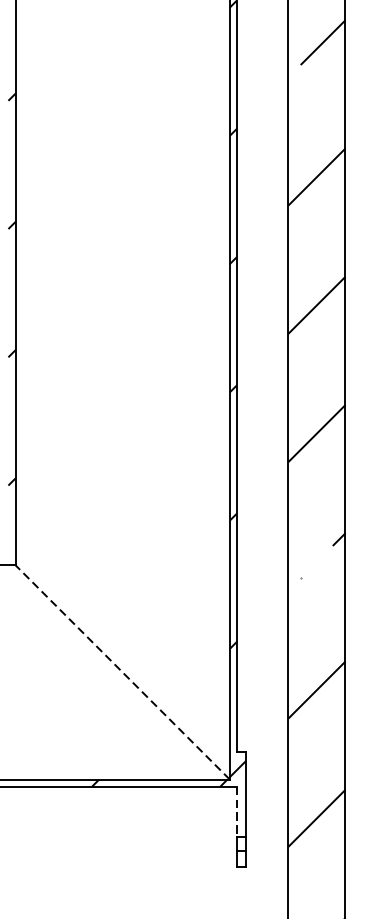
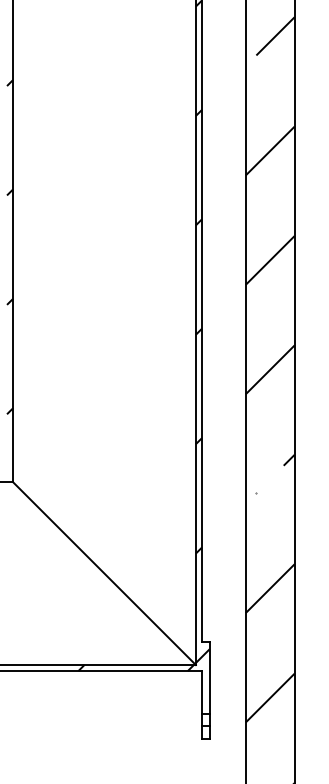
line: (122, 672) -> (104, 573), dashed -> solid
line: (236, 812) -> (201, 693), dashed -> solid

